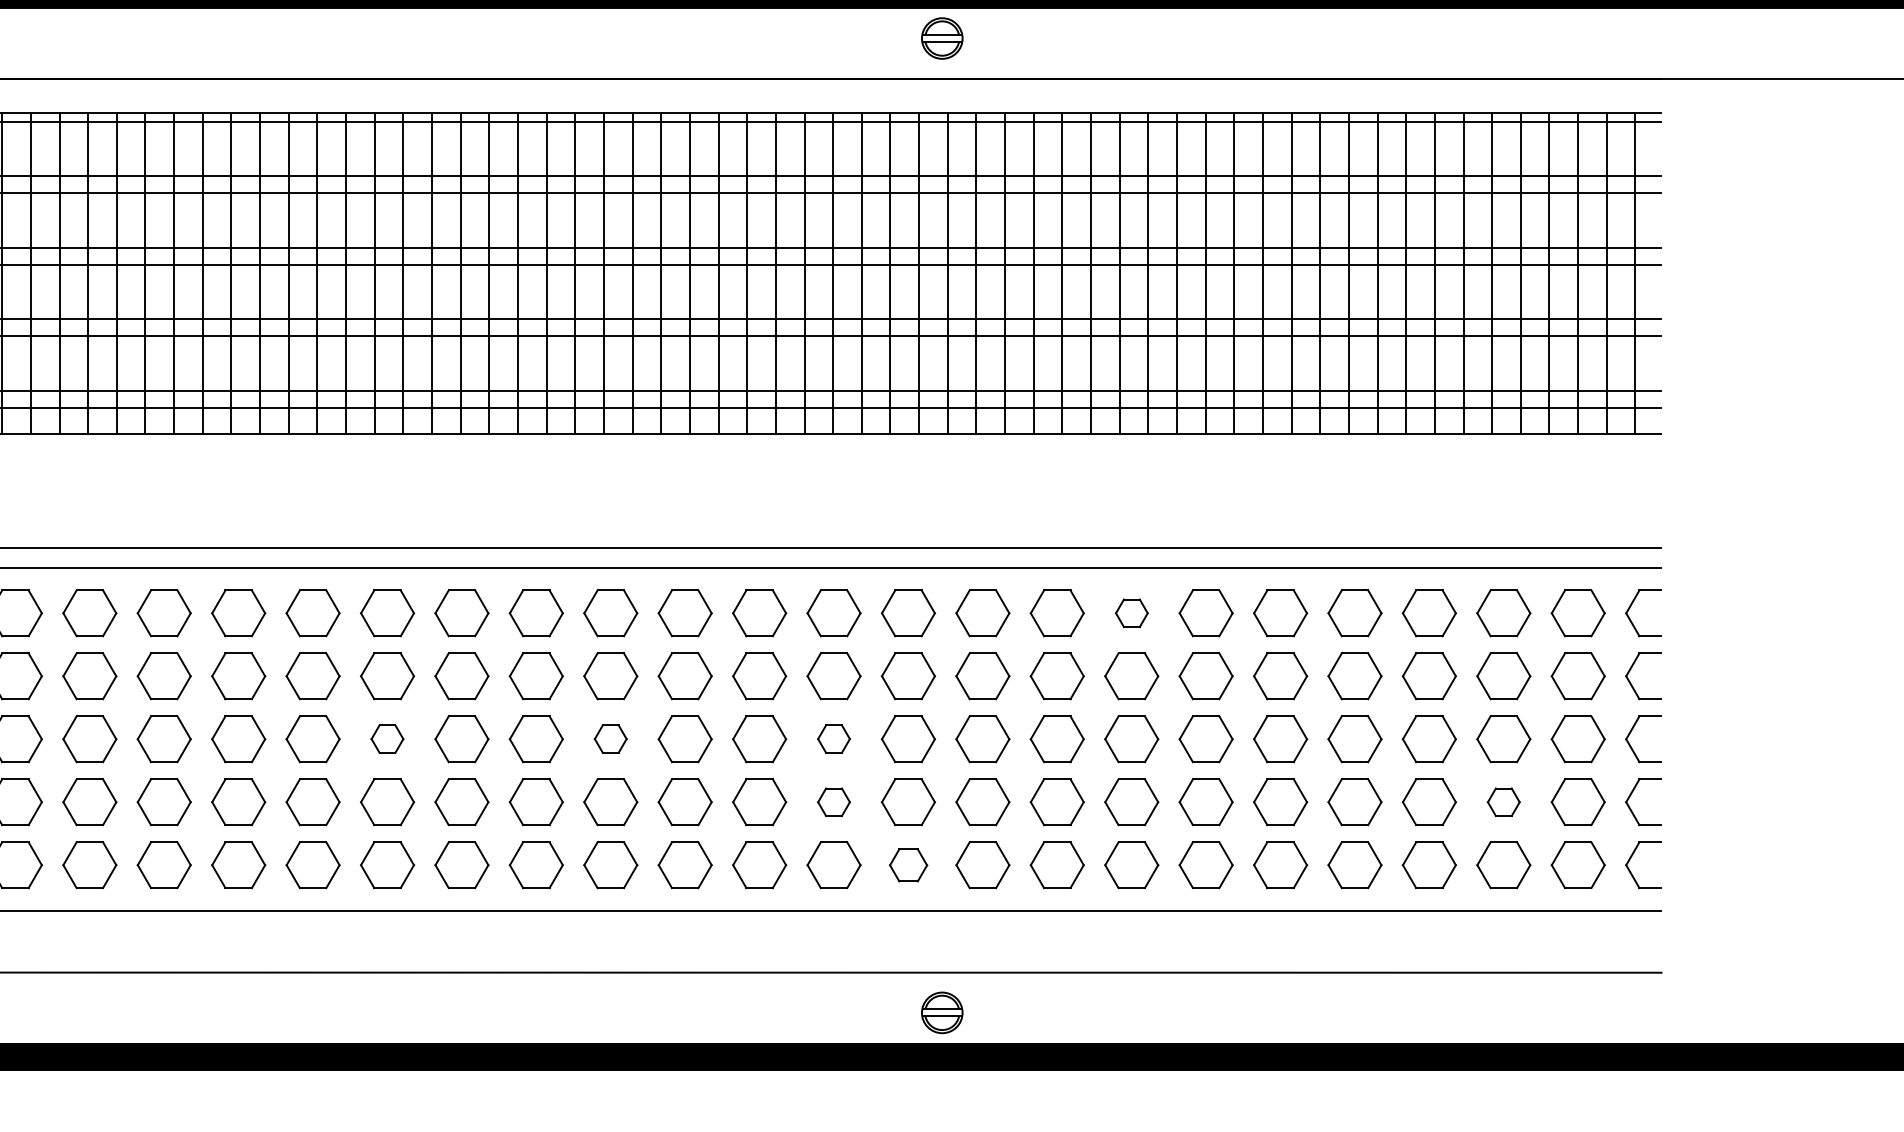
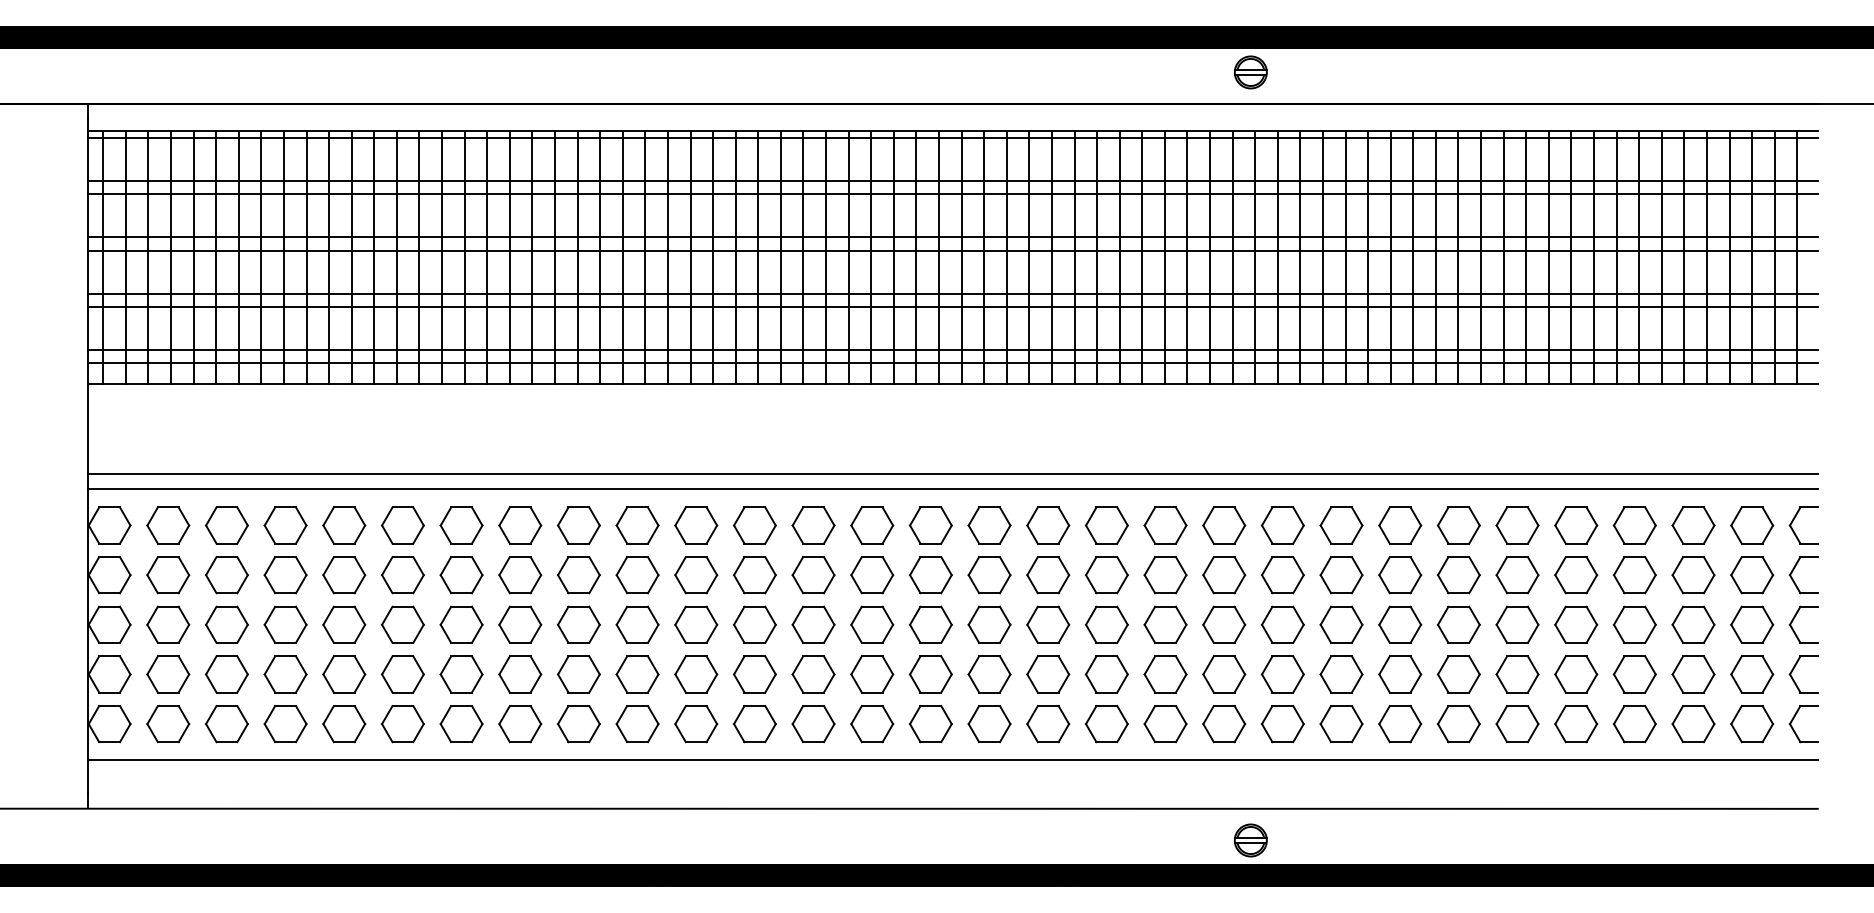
part: (1132, 613) -> (1400, 525), size x1.67
part: (387, 738) -> (813, 624), size x1.67
part: (610, 738) -> (989, 624), size x1.67
part: (833, 738) -> (1165, 624), size x1.67
part: (833, 802) -> (1165, 674), size x1.67
part: (1503, 802) -> (1693, 674), size x1.67
part: (908, 865) -> (1224, 724), size x1.43

